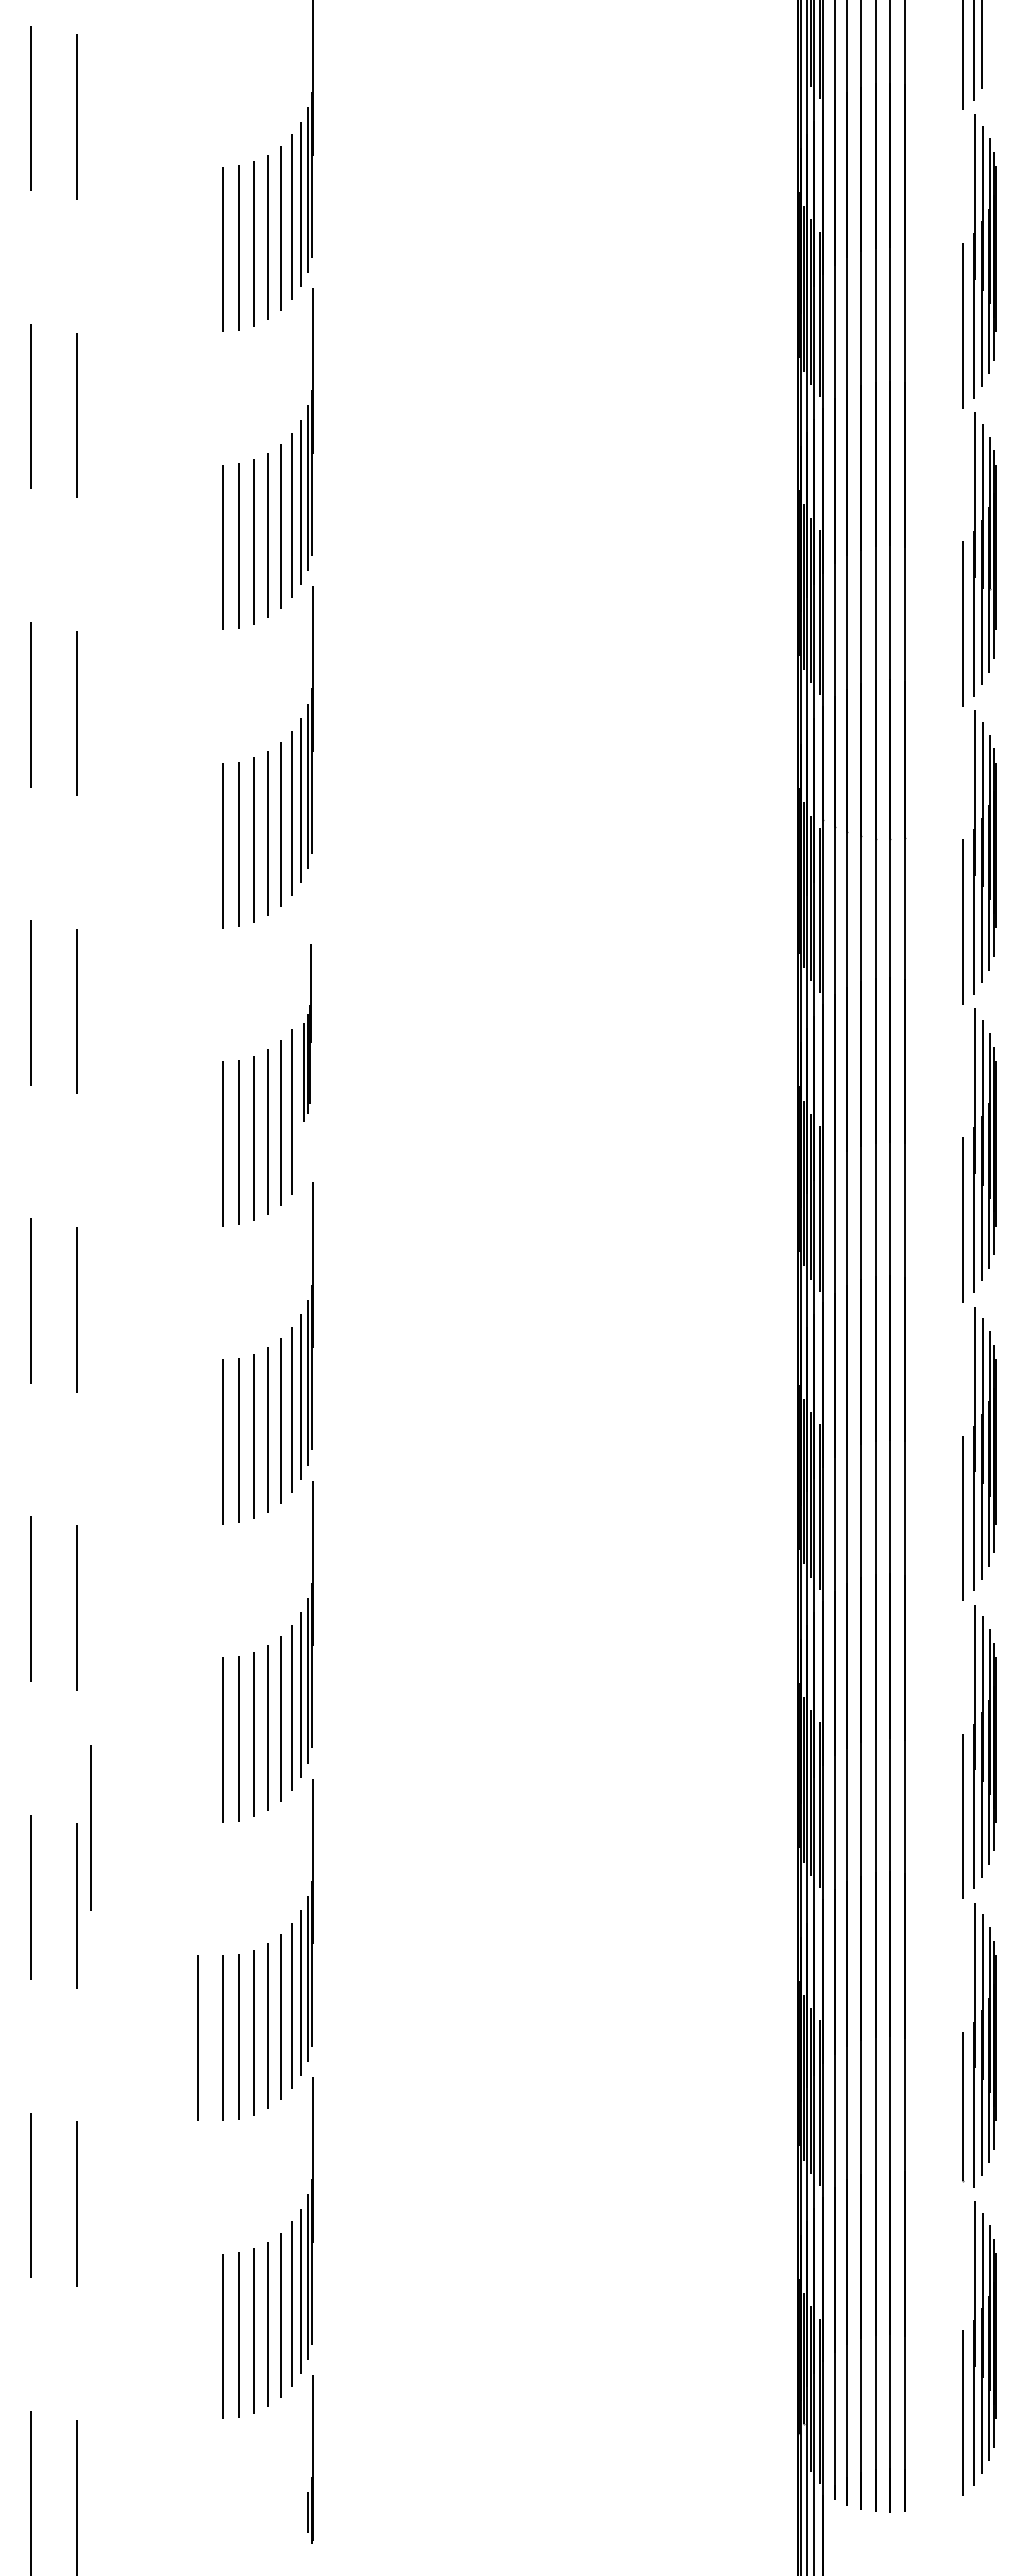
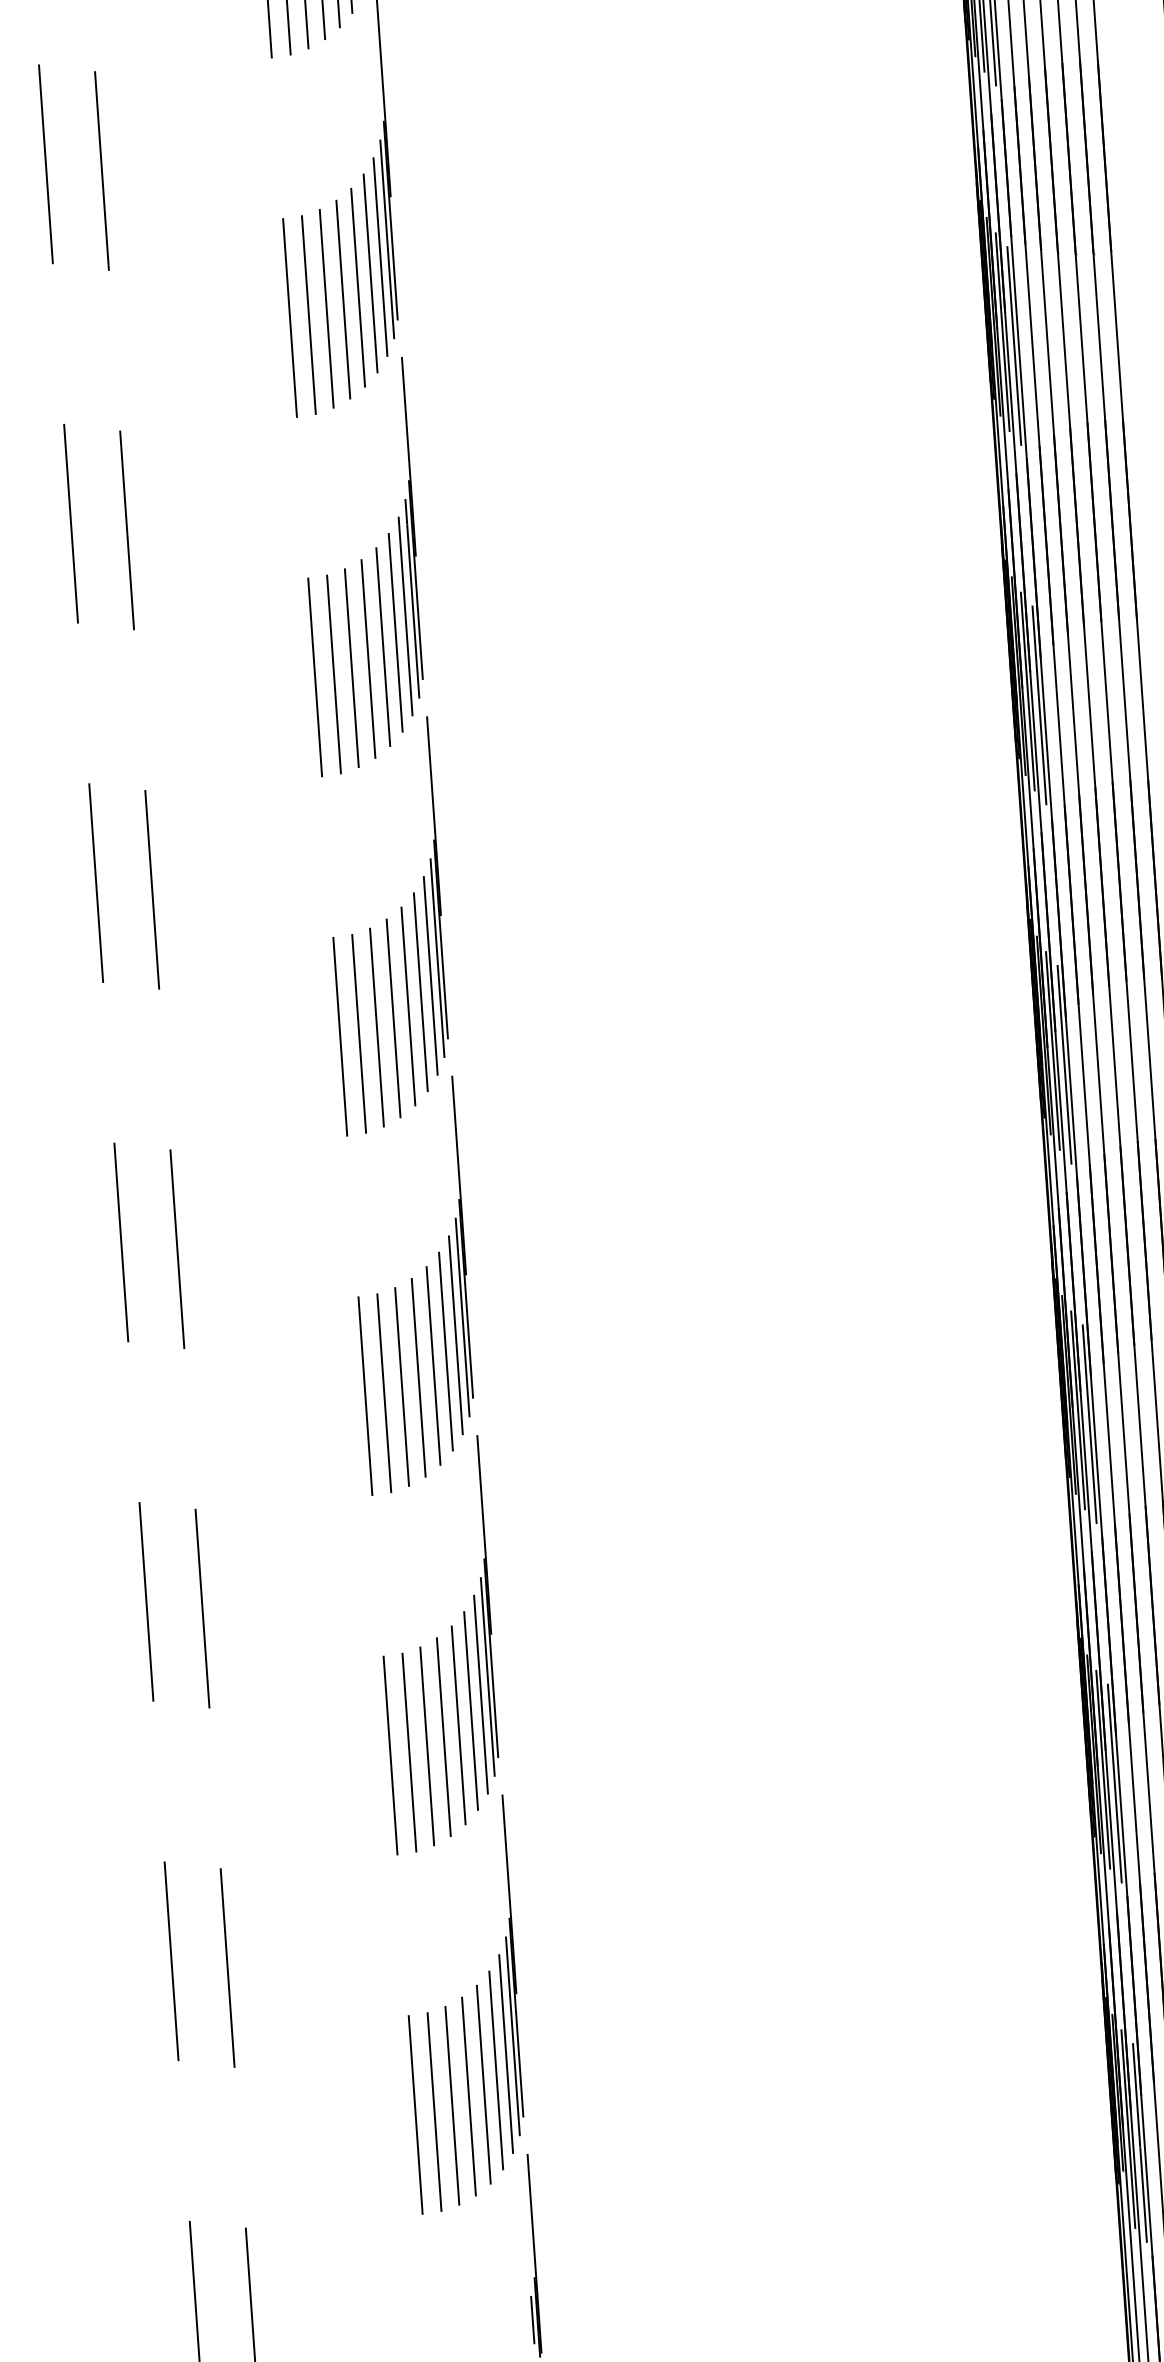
part: (306, 1032) -> (406, 536), size x1.67
line: (90, 1827) -> (212, 1512), removed
line: (197, 2037) -> (359, 1756), removed

